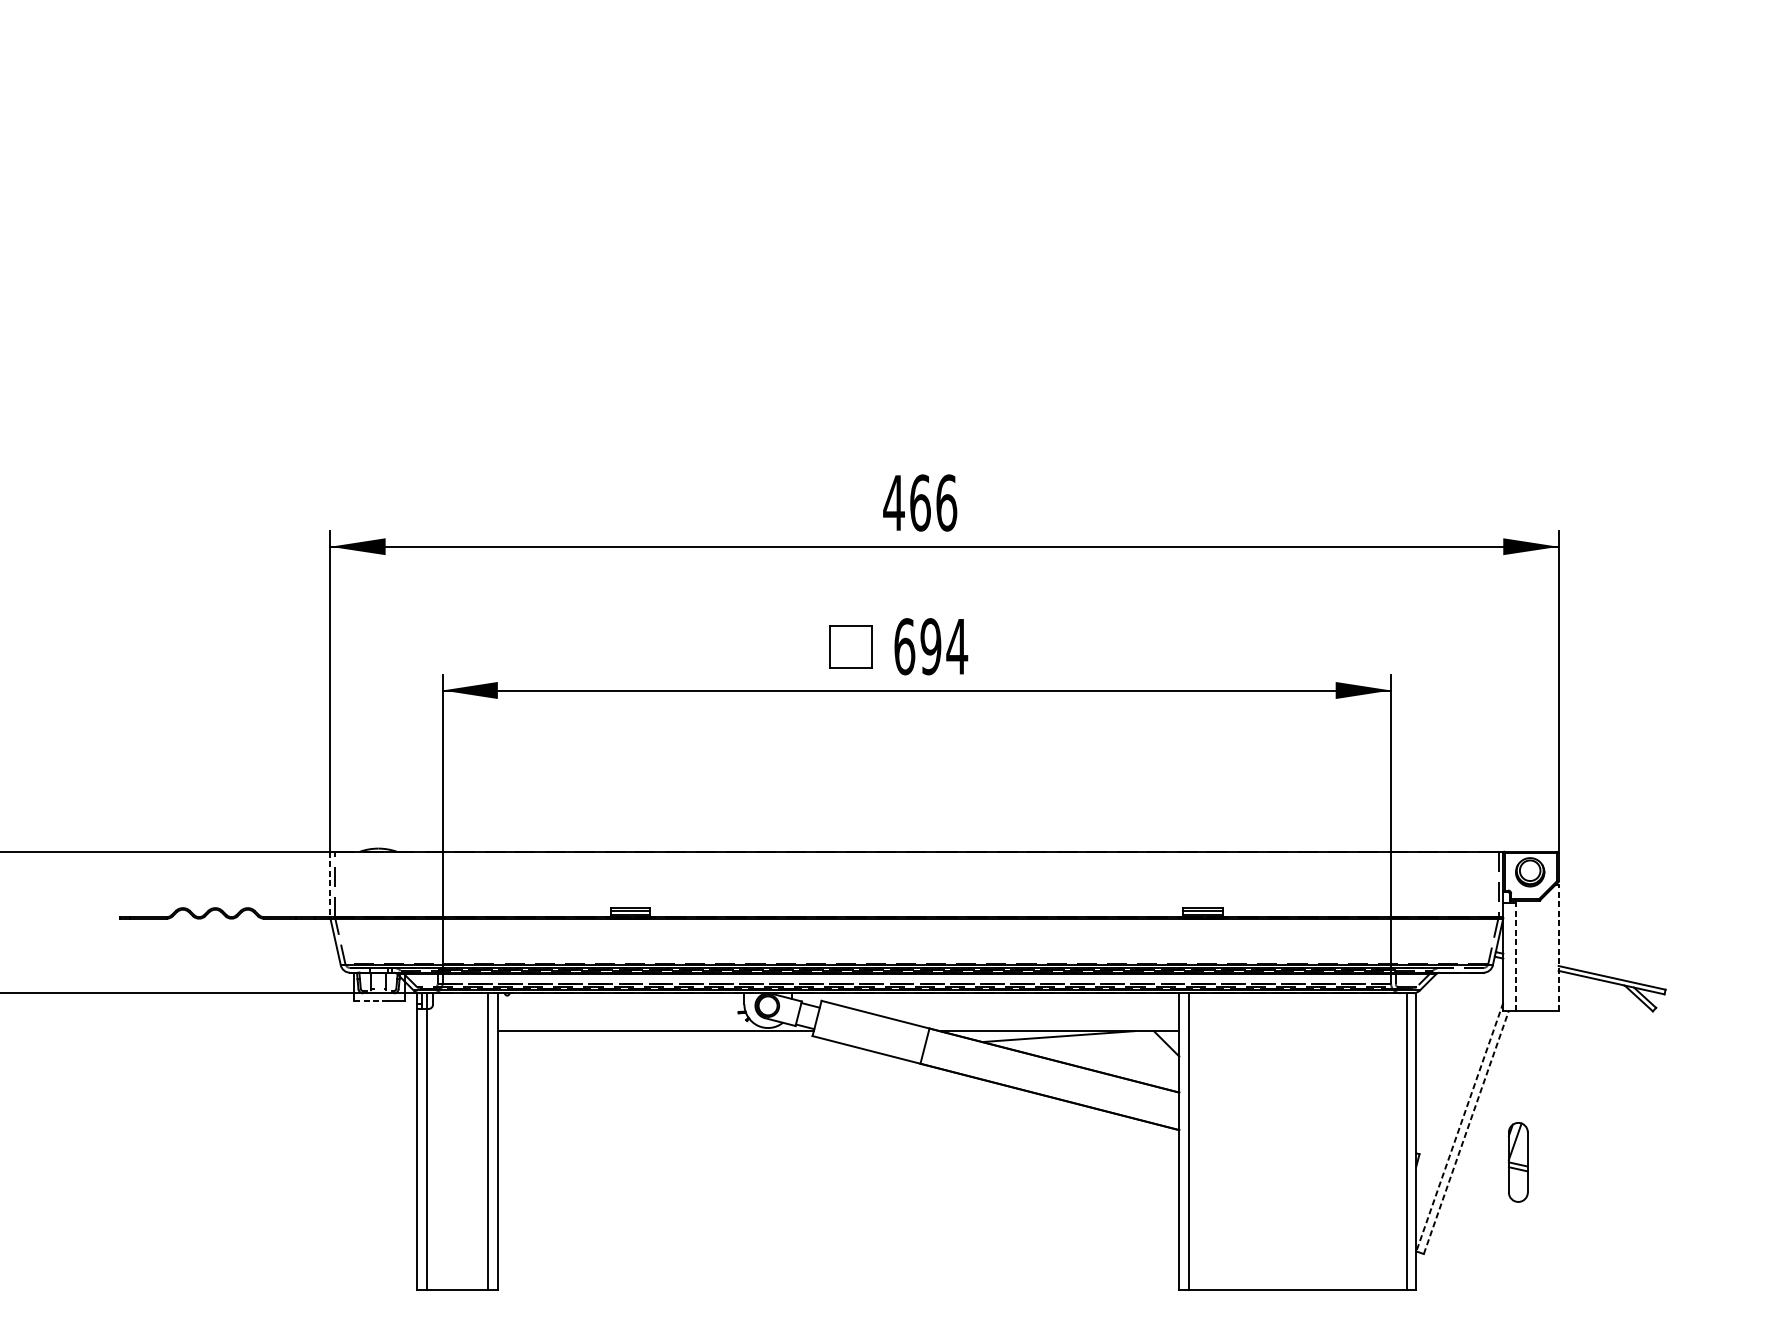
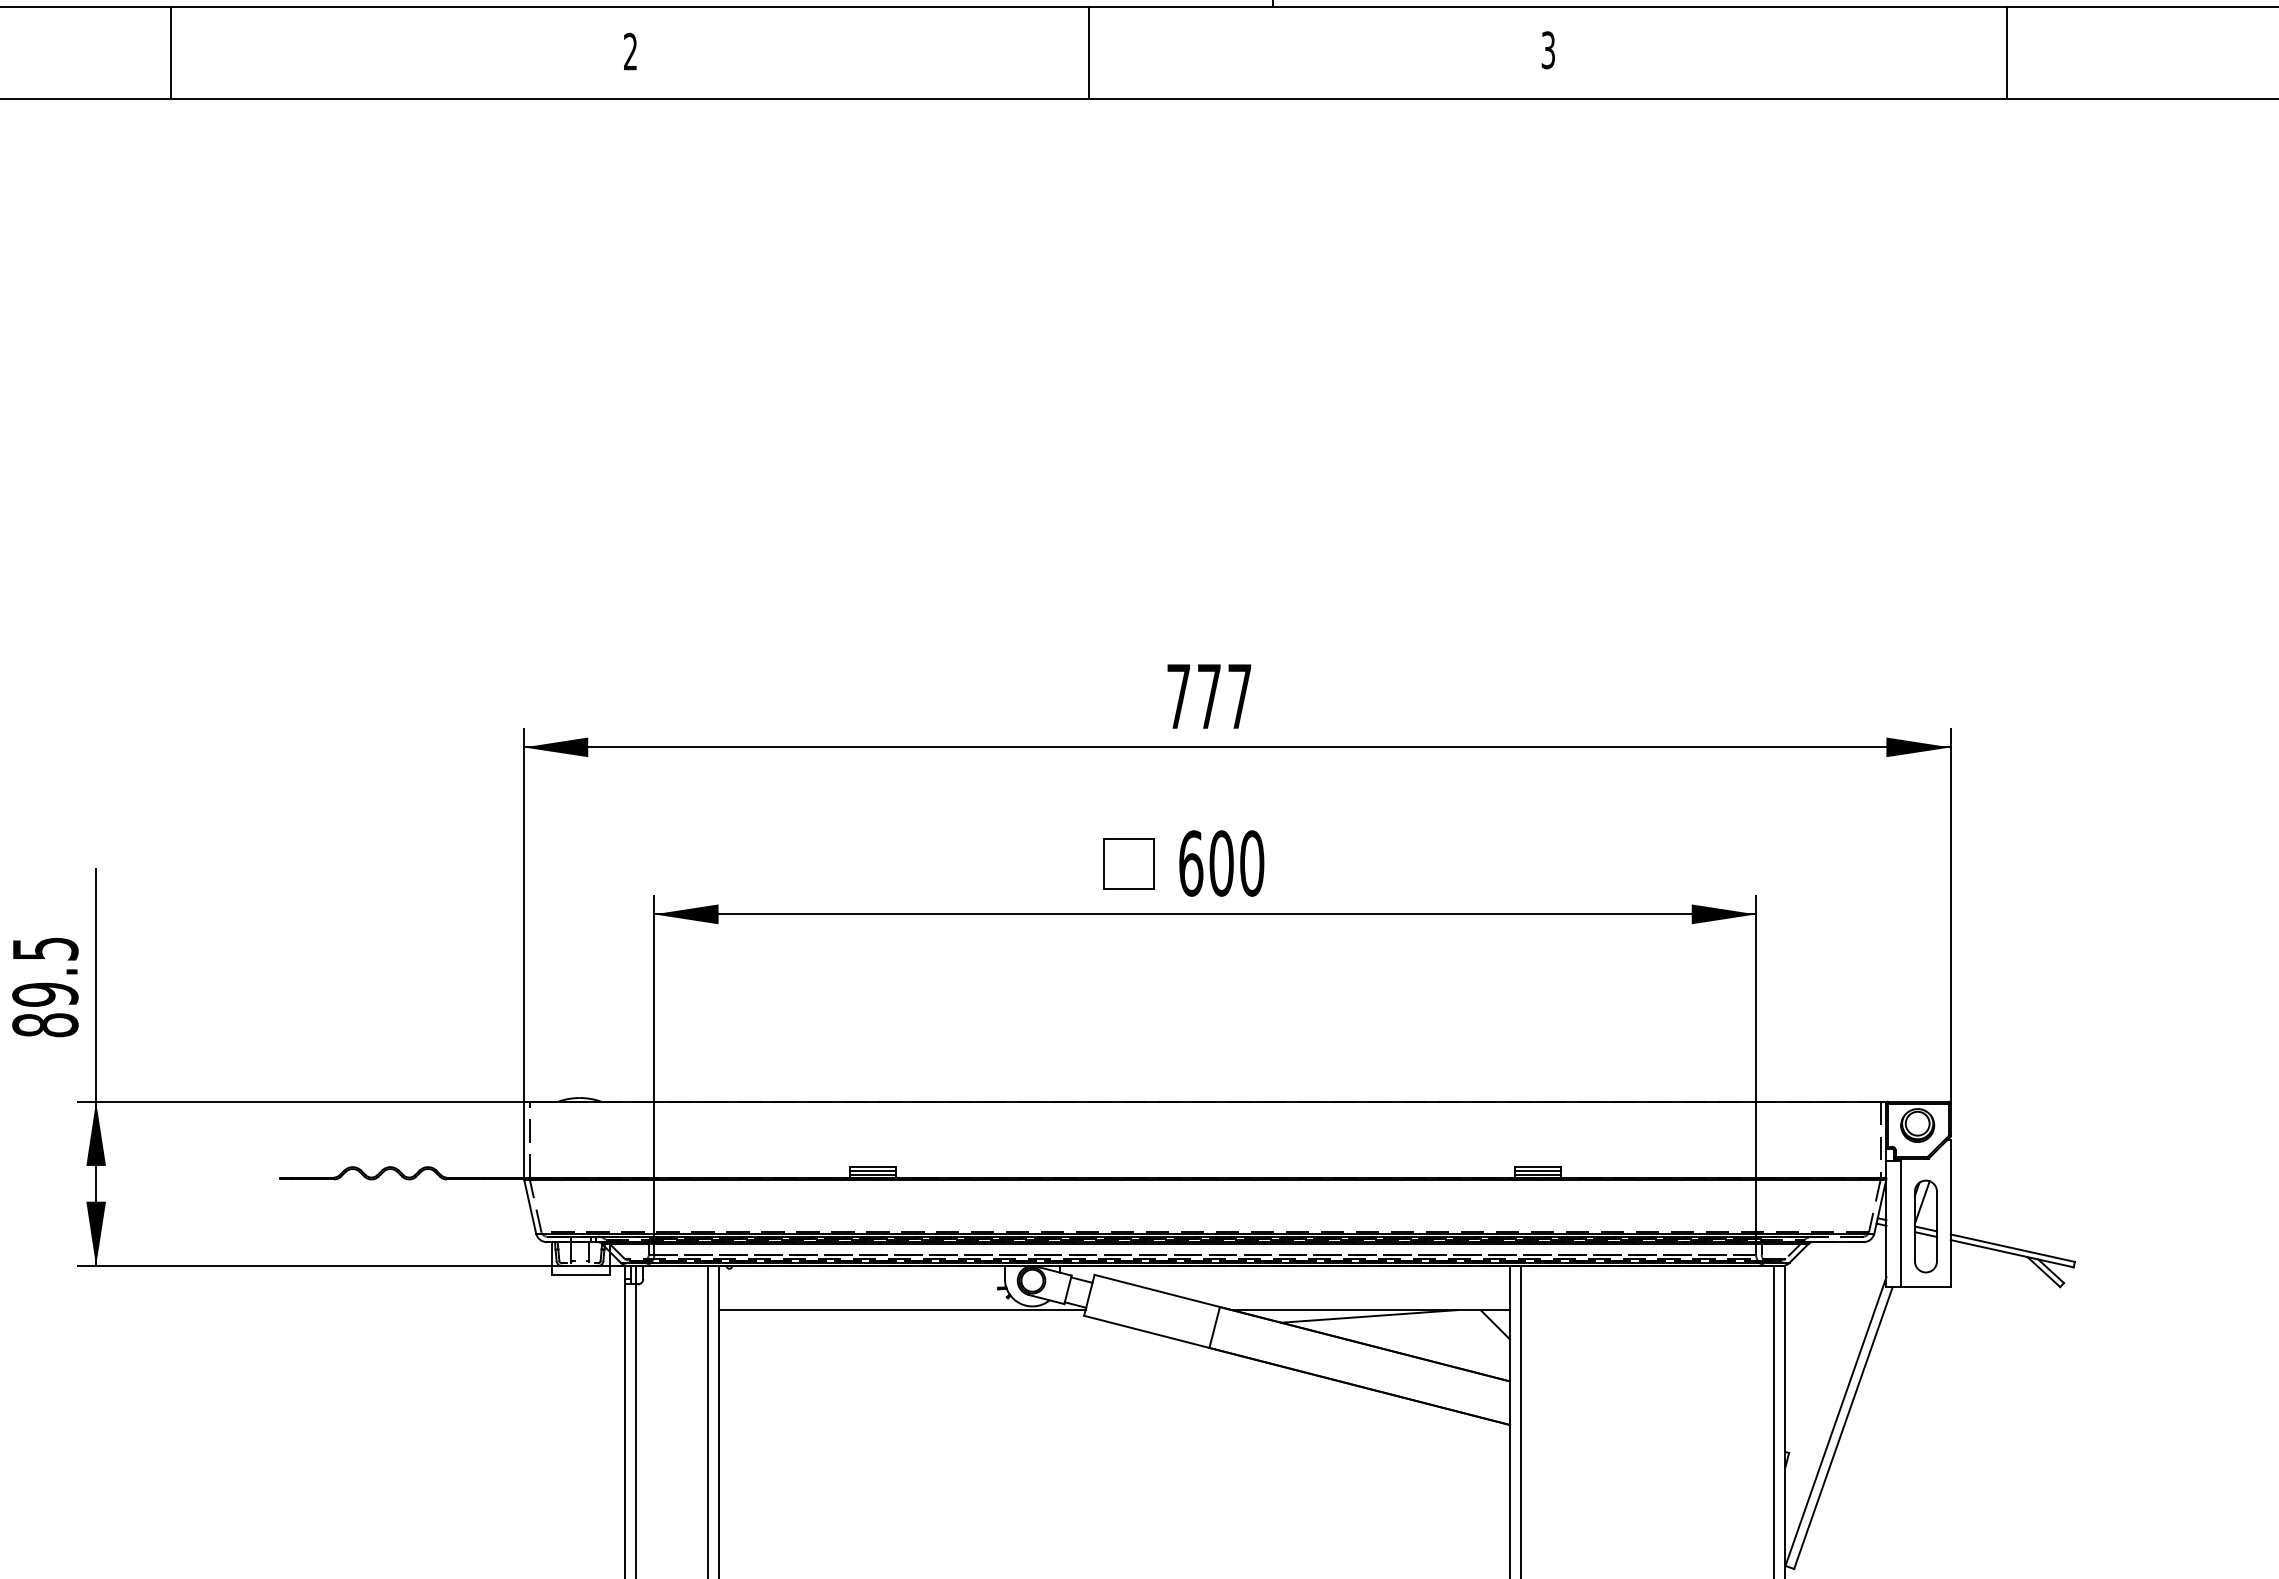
text: (920, 502) -> (1209, 696), 466 -> 777
text: (943, 646) -> (1236, 863), 694 -> 600
line: (330, 884) -> (524, 1139), dashed -> solid
line: (1558, 948) -> (1950, 1213), dashed -> solid
line: (1516, 957) -> (1901, 1224), dashed -> solid
line: (372, 1001) -> (572, 1275), dashed -> solid
line: (1459, 1127) -> (1835, 1421), dashed -> solid
line: (1466, 1132) -> (1843, 1427), dashed -> solid
part: (1517, 1162) -> (1925, 1226), moved

